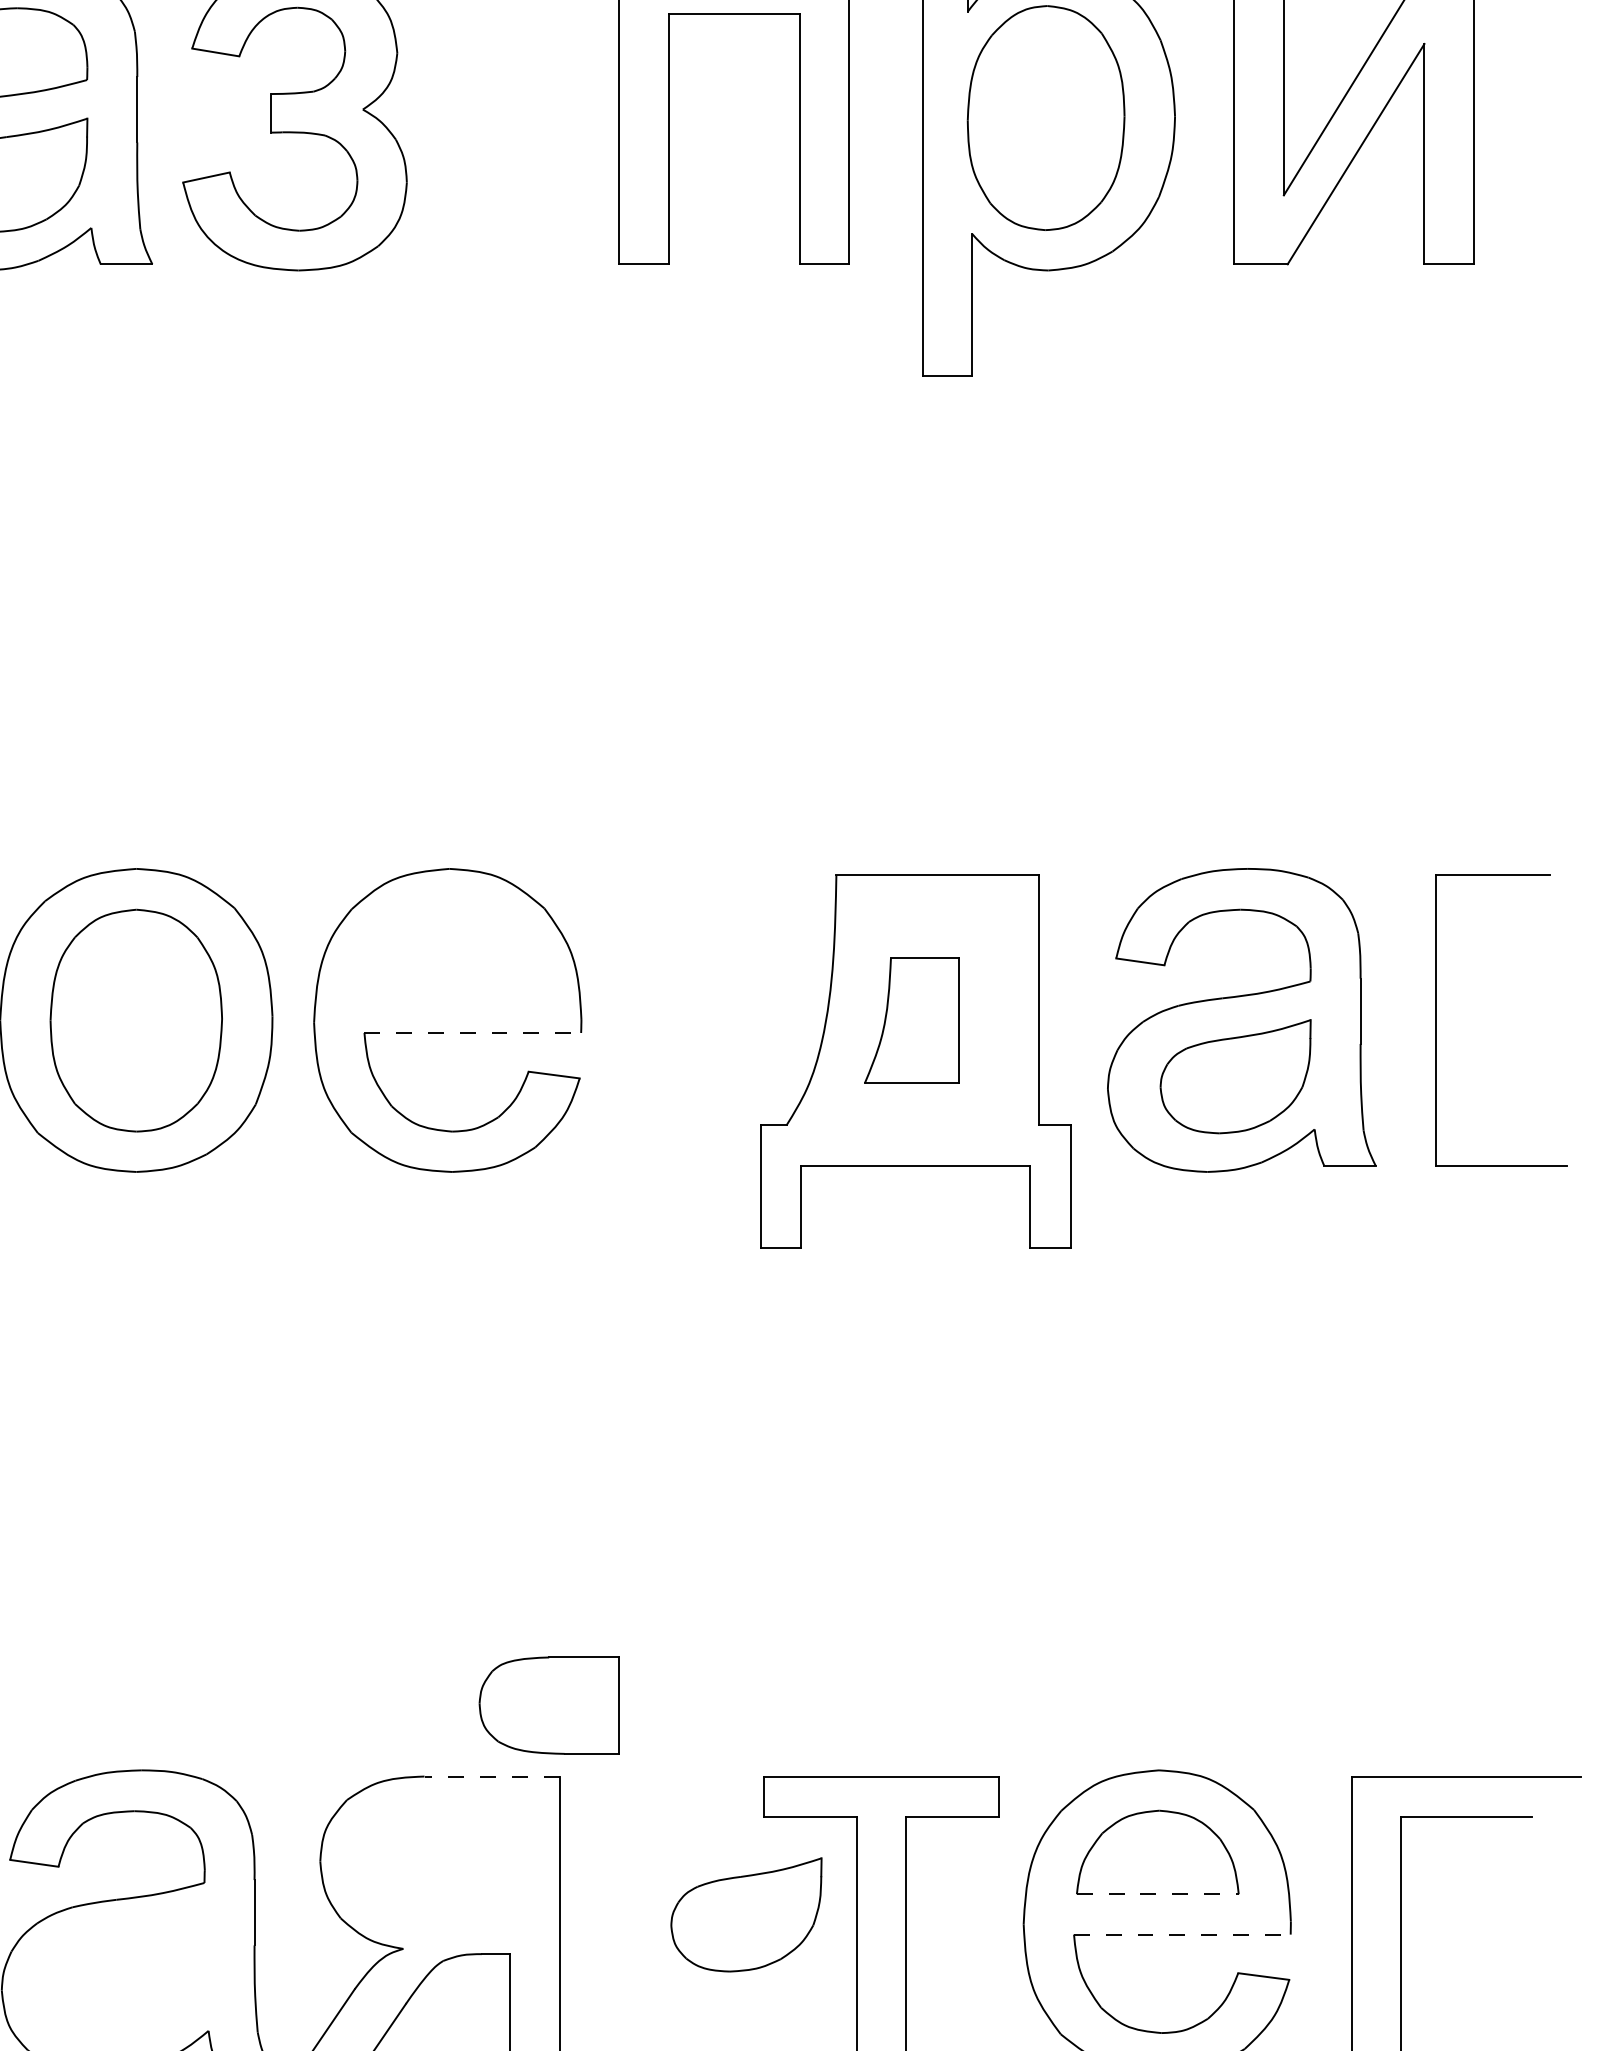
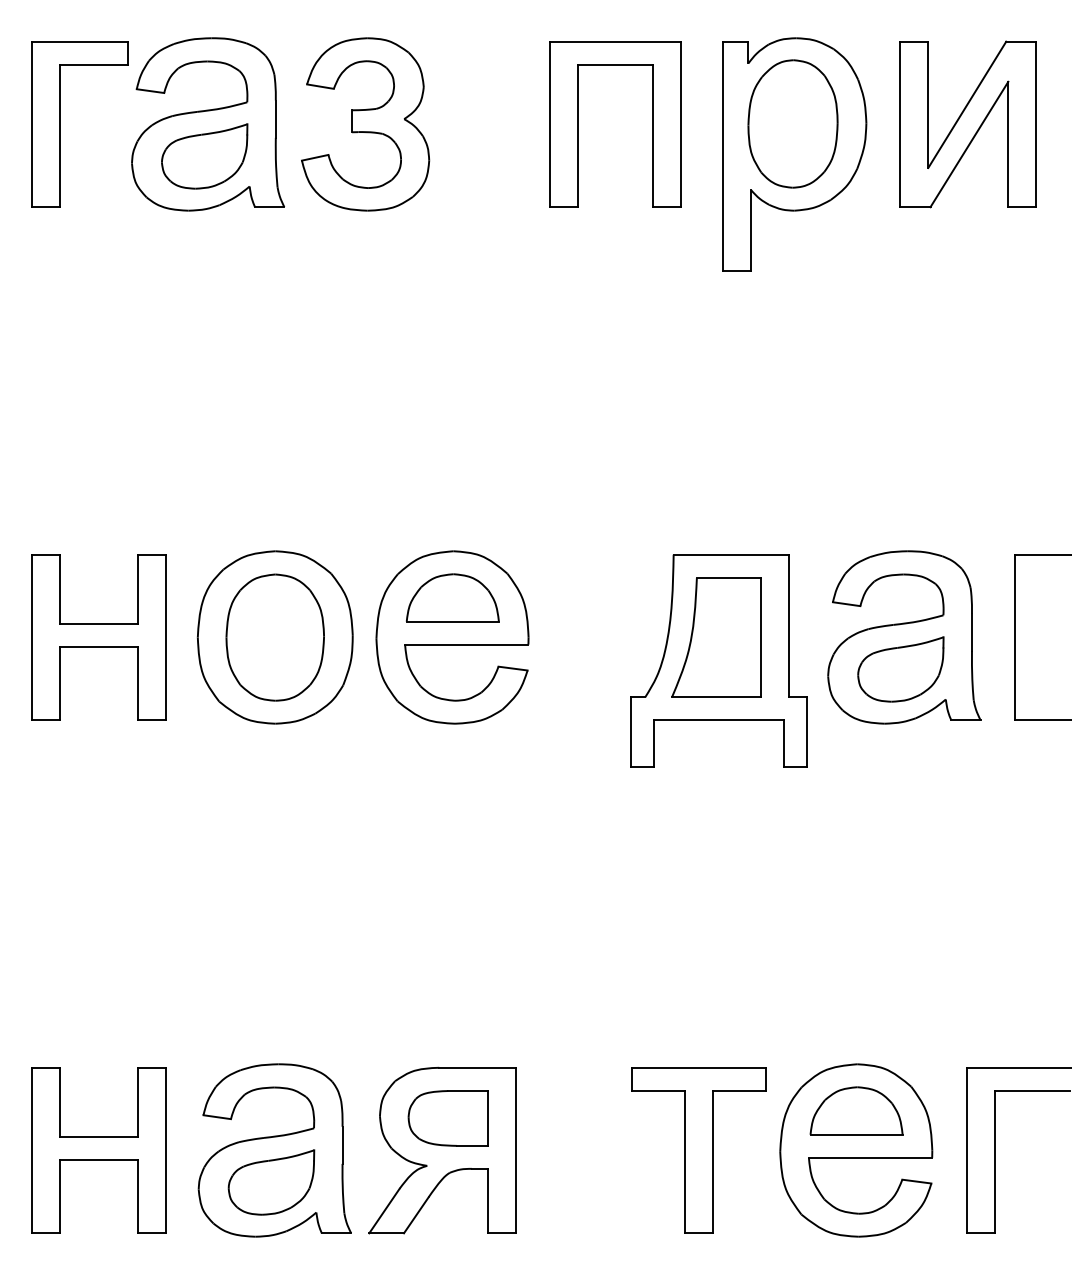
part: (447, 950) -> (452, 597), added
part: (911, 1020) -> (716, 637), size x1.67
line: (472, 1032) -> (466, 644), dashed -> solid
part: (547, 1705) -> (447, 1118), moved
line: (491, 1776) -> (477, 1067), dashed -> solid
line: (1159, 1893) -> (857, 1134), dashed -> solid
part: (746, 1914) -> (271, 1182), moved
line: (1182, 1934) -> (870, 1157), dashed -> solid

